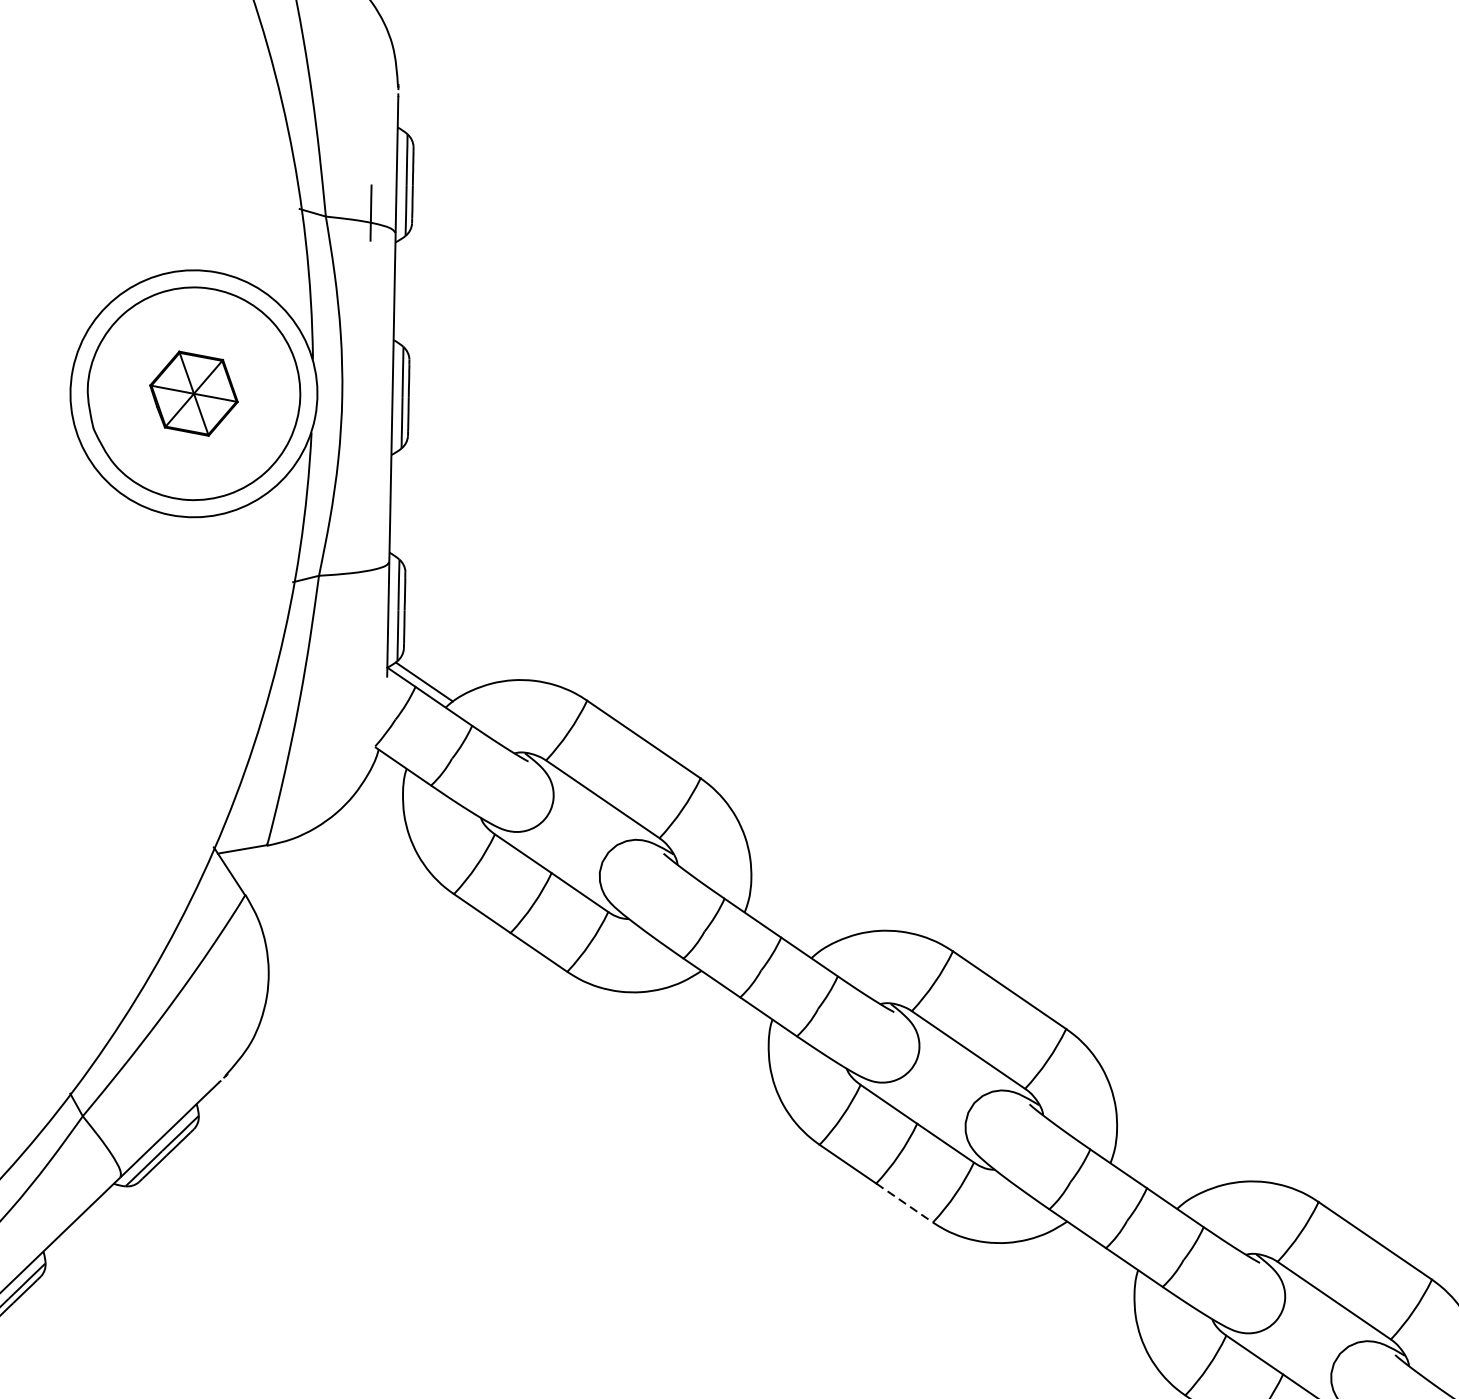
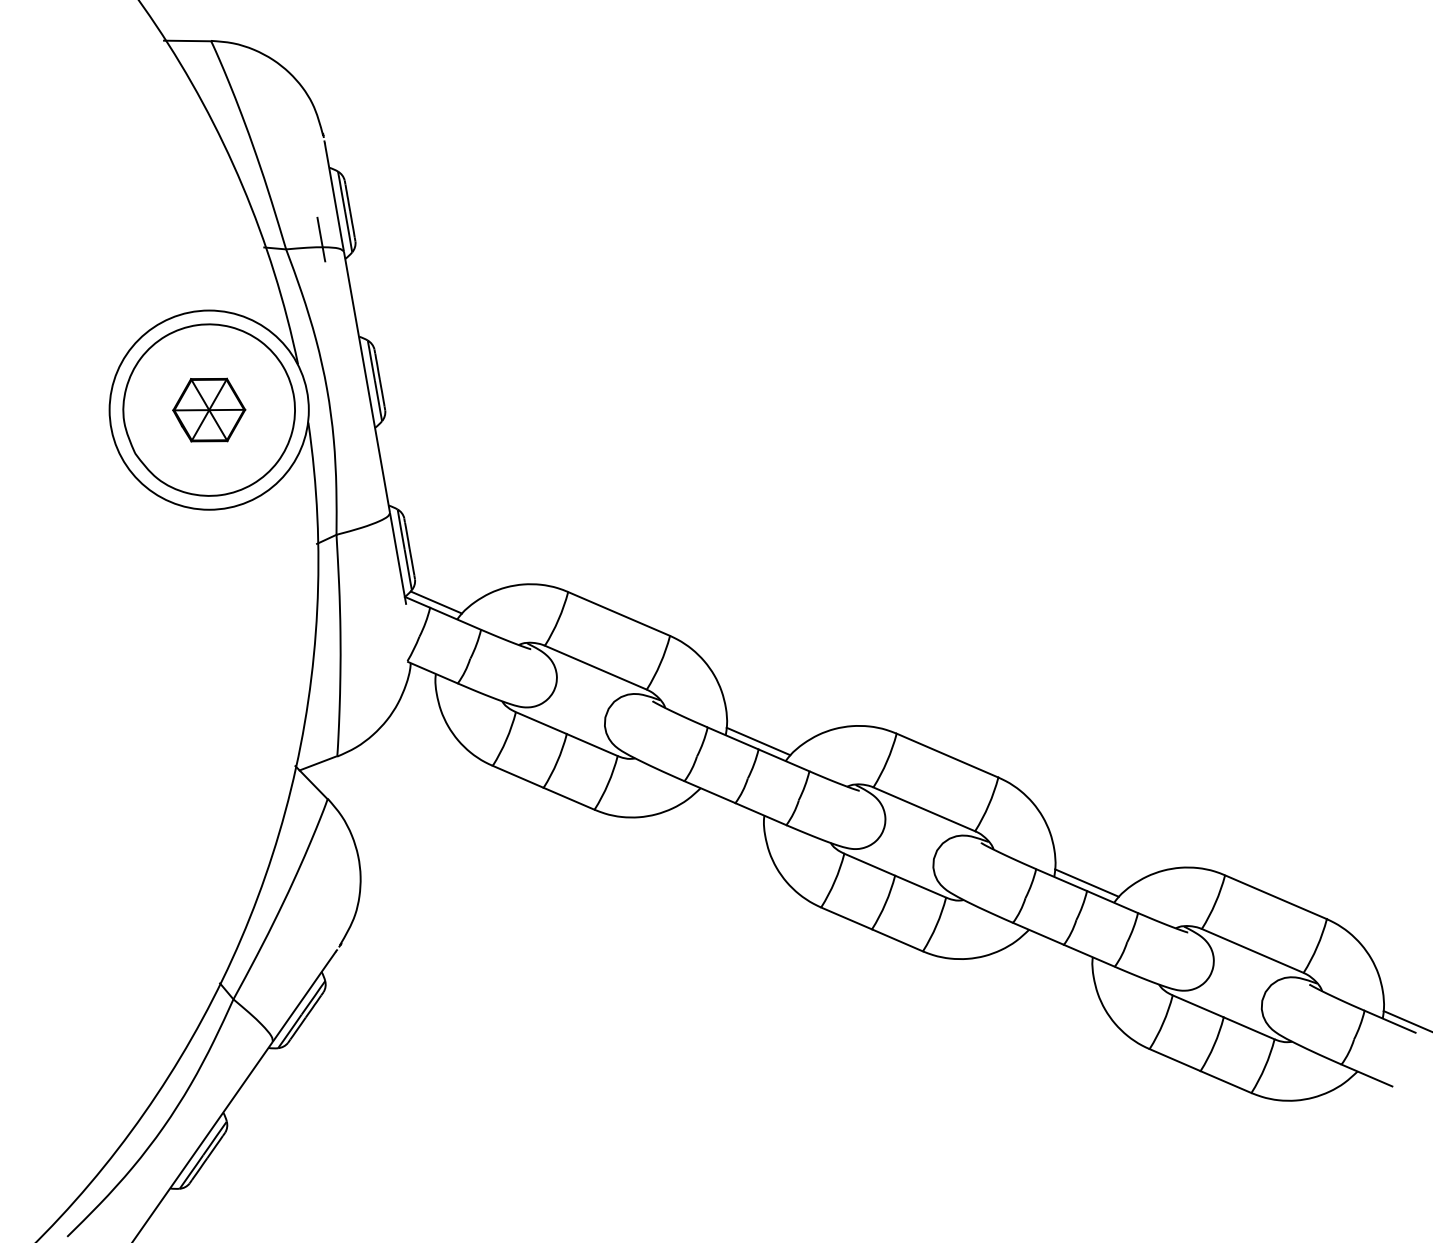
line: (783, 927) -> (758, 741), added
line: (1148, 1177) -> (1086, 882), added
line: (904, 1203) -> (897, 940), dashed -> solid

